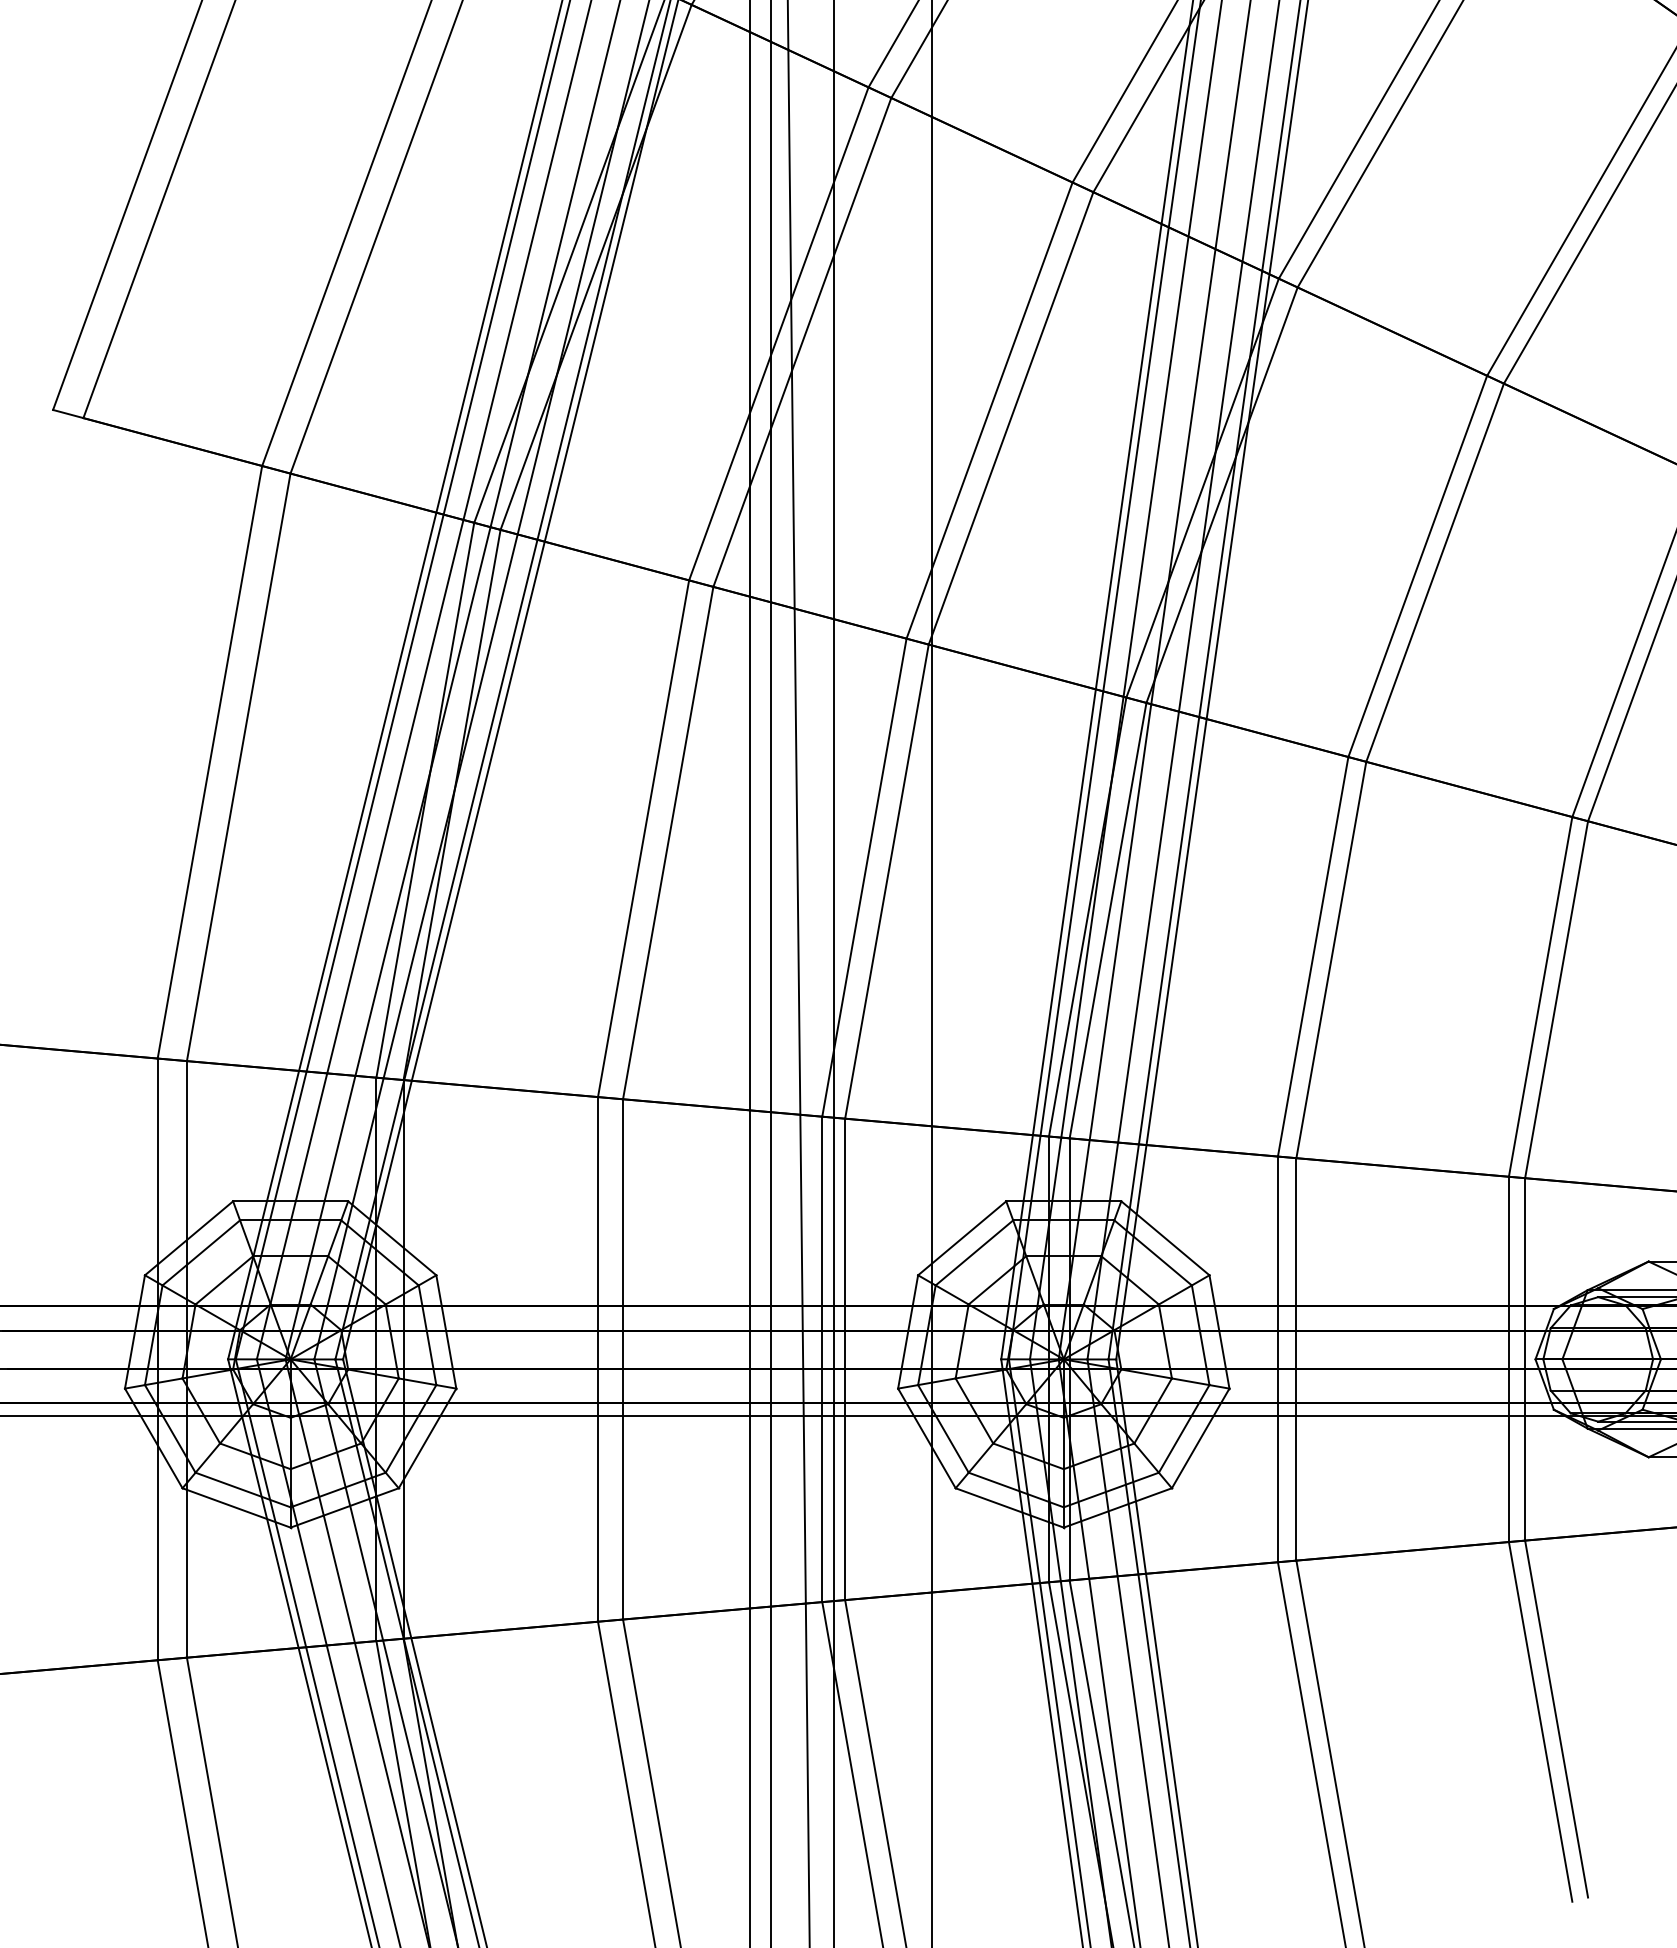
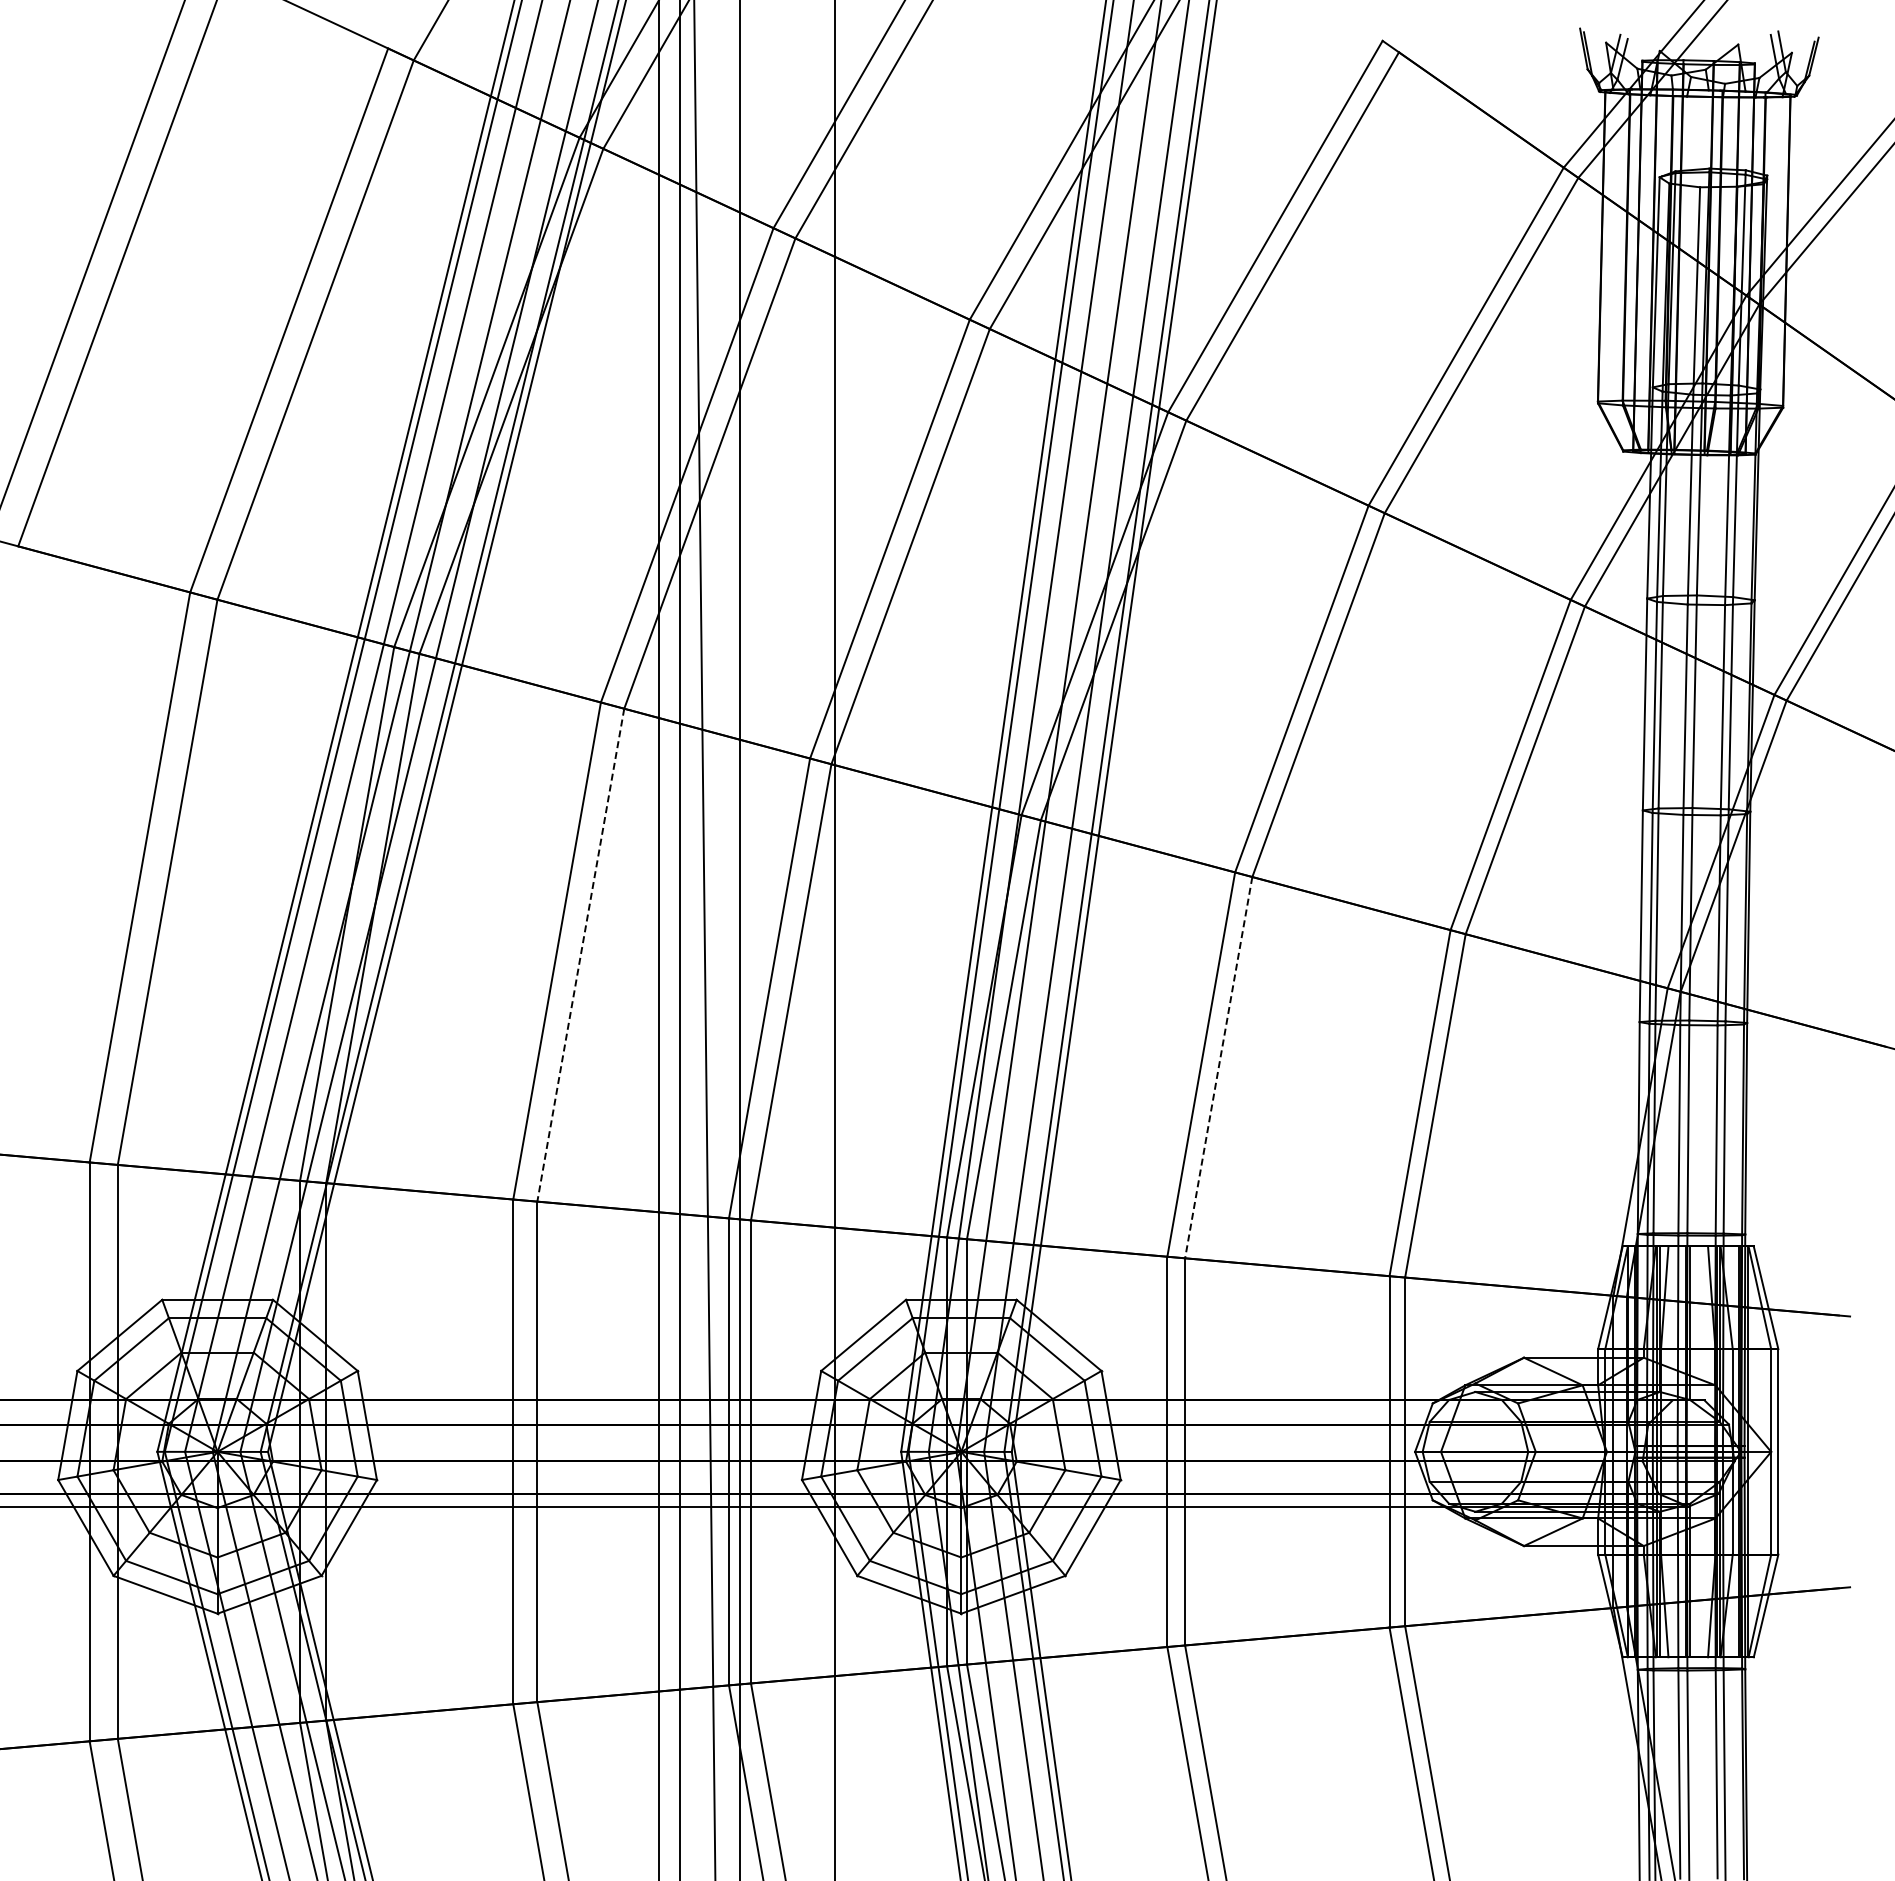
line: (667, 843) -> (580, 955), solid -> dashed
line: (1331, 959) -> (1218, 1067), solid -> dashed

